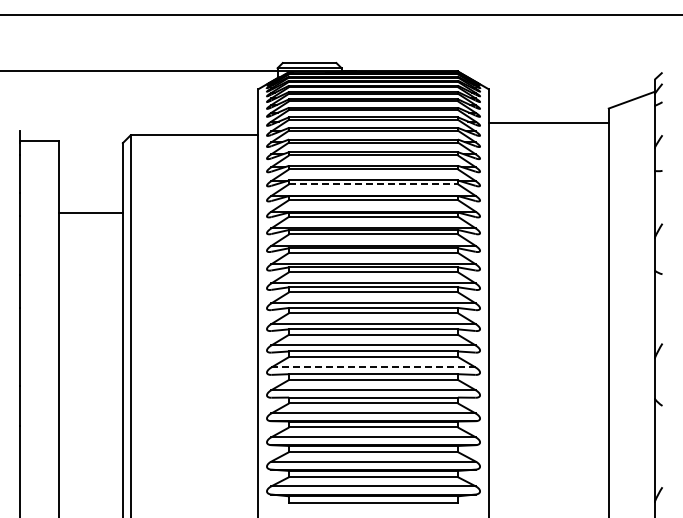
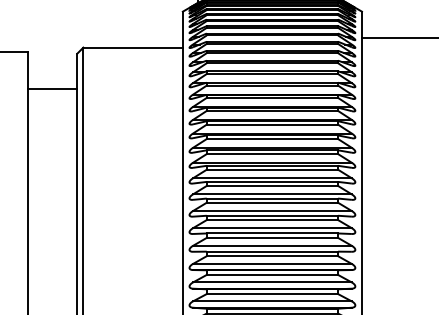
line: (374, 184) -> (273, 85), dashed -> solid
line: (90, 213) -> (52, 89), moved
line: (374, 367) -> (273, 228), dashed -> solid

